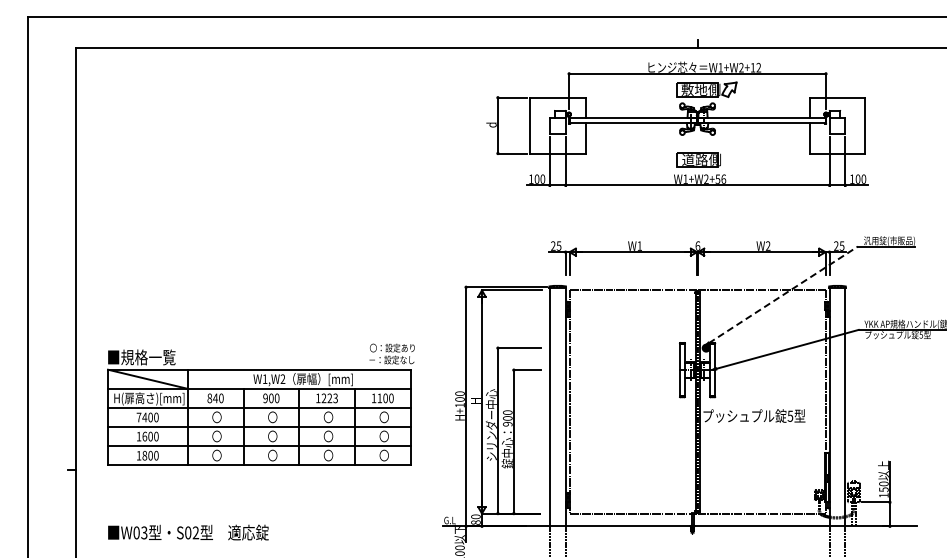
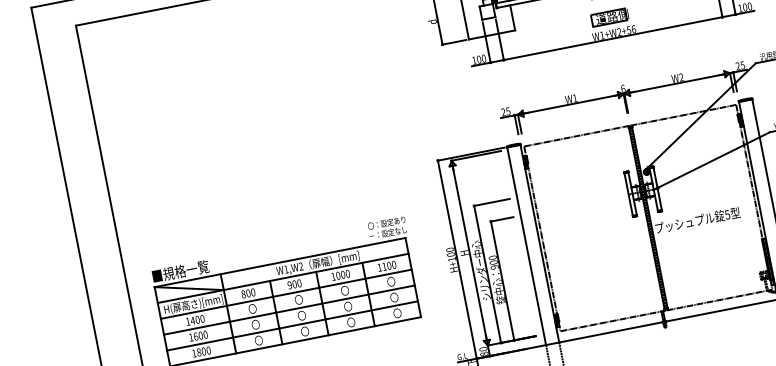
line: (783, 294) -> (702, 115), dashed -> solid
text: (215, 398) -> (248, 293), 840 -> 800
text: (329, 398) -> (342, 275), 1223 -> 1000
text: (138, 417) -> (187, 321), 7400 -> 1400

